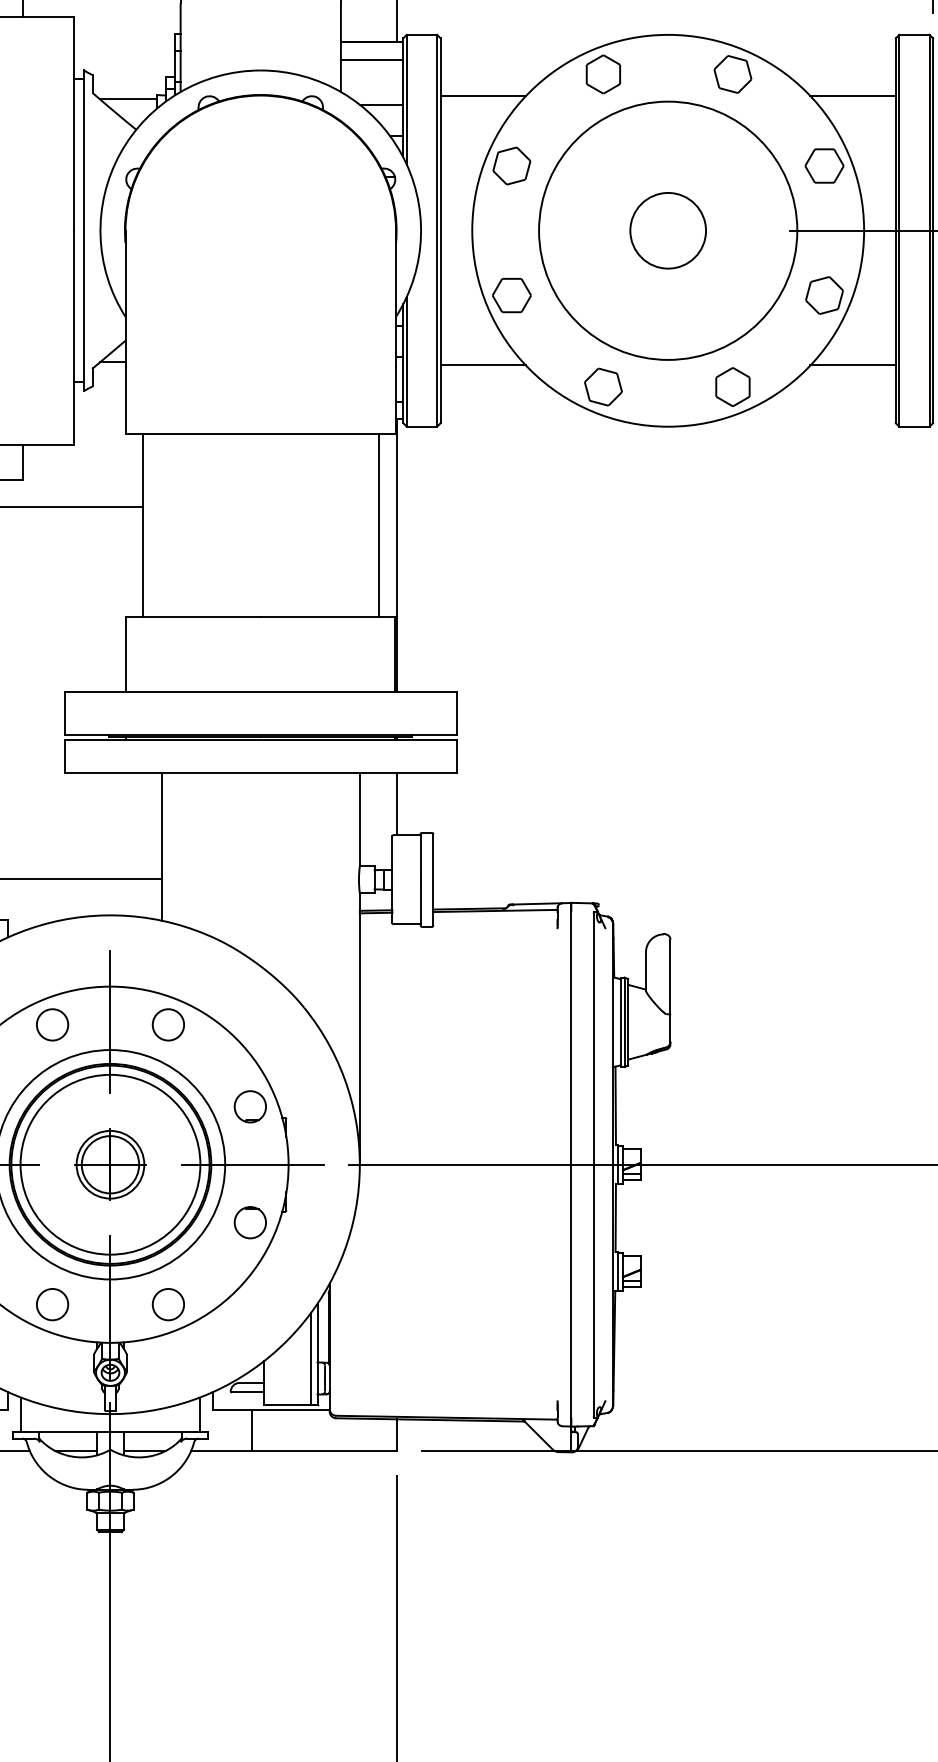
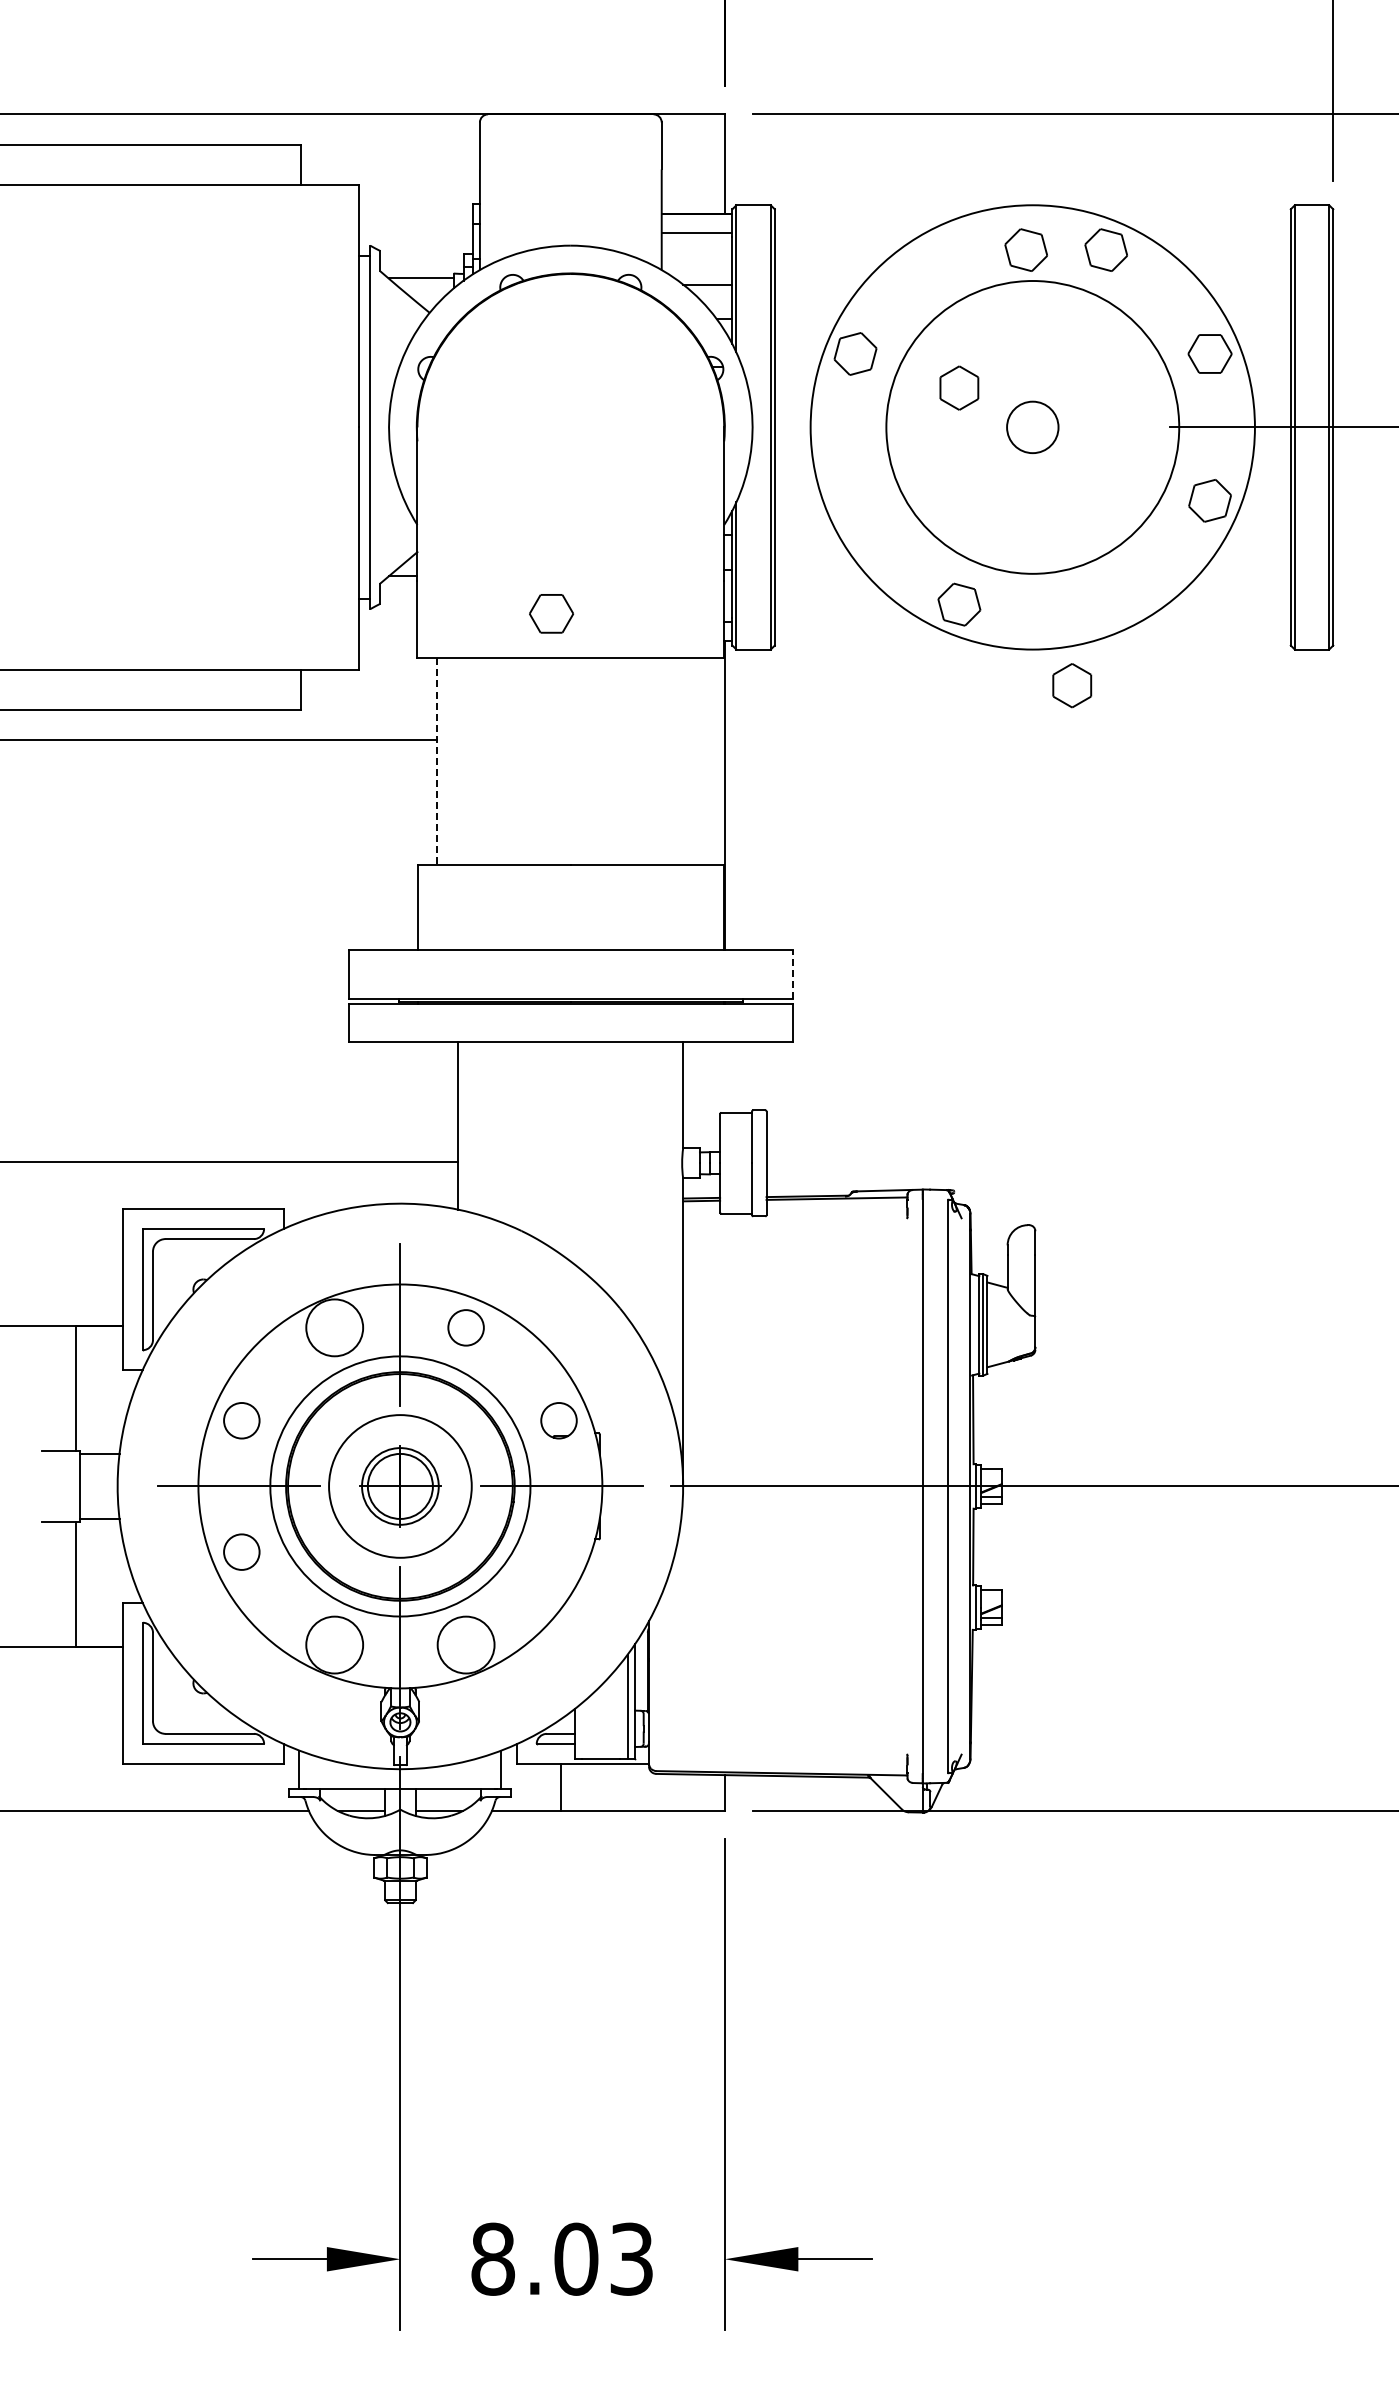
part: (603, 73) -> (959, 387), moved
part: (661, 73) -> (1025, 249), added
line: (482, 95) -> (822, 274), removed
line: (853, 95) -> (1242, 274), removed
circle: (667, 230) -> (1032, 427), size x0.6
part: (511, 295) -> (551, 613), moved
line: (482, 365) -> (822, 580), removed
line: (853, 365) -> (1242, 580), removed
part: (733, 386) -> (1072, 685), moved
line: (143, 525) -> (437, 761), solid -> dashed
line: (378, 525) -> (704, 761), removed
line: (456, 713) -> (792, 974), solid -> dashed
line: (396, 804) -> (724, 1077), removed
circle: (52, 1024) -> (334, 1327), size x1.6
circle: (110, 1164) -> (400, 1486), size x0.7
part: (249, 1222) -> (558, 1551), removed
circle: (52, 1304) -> (334, 1644), size x1.6
circle: (167, 1304) -> (465, 1644), size x1.6

